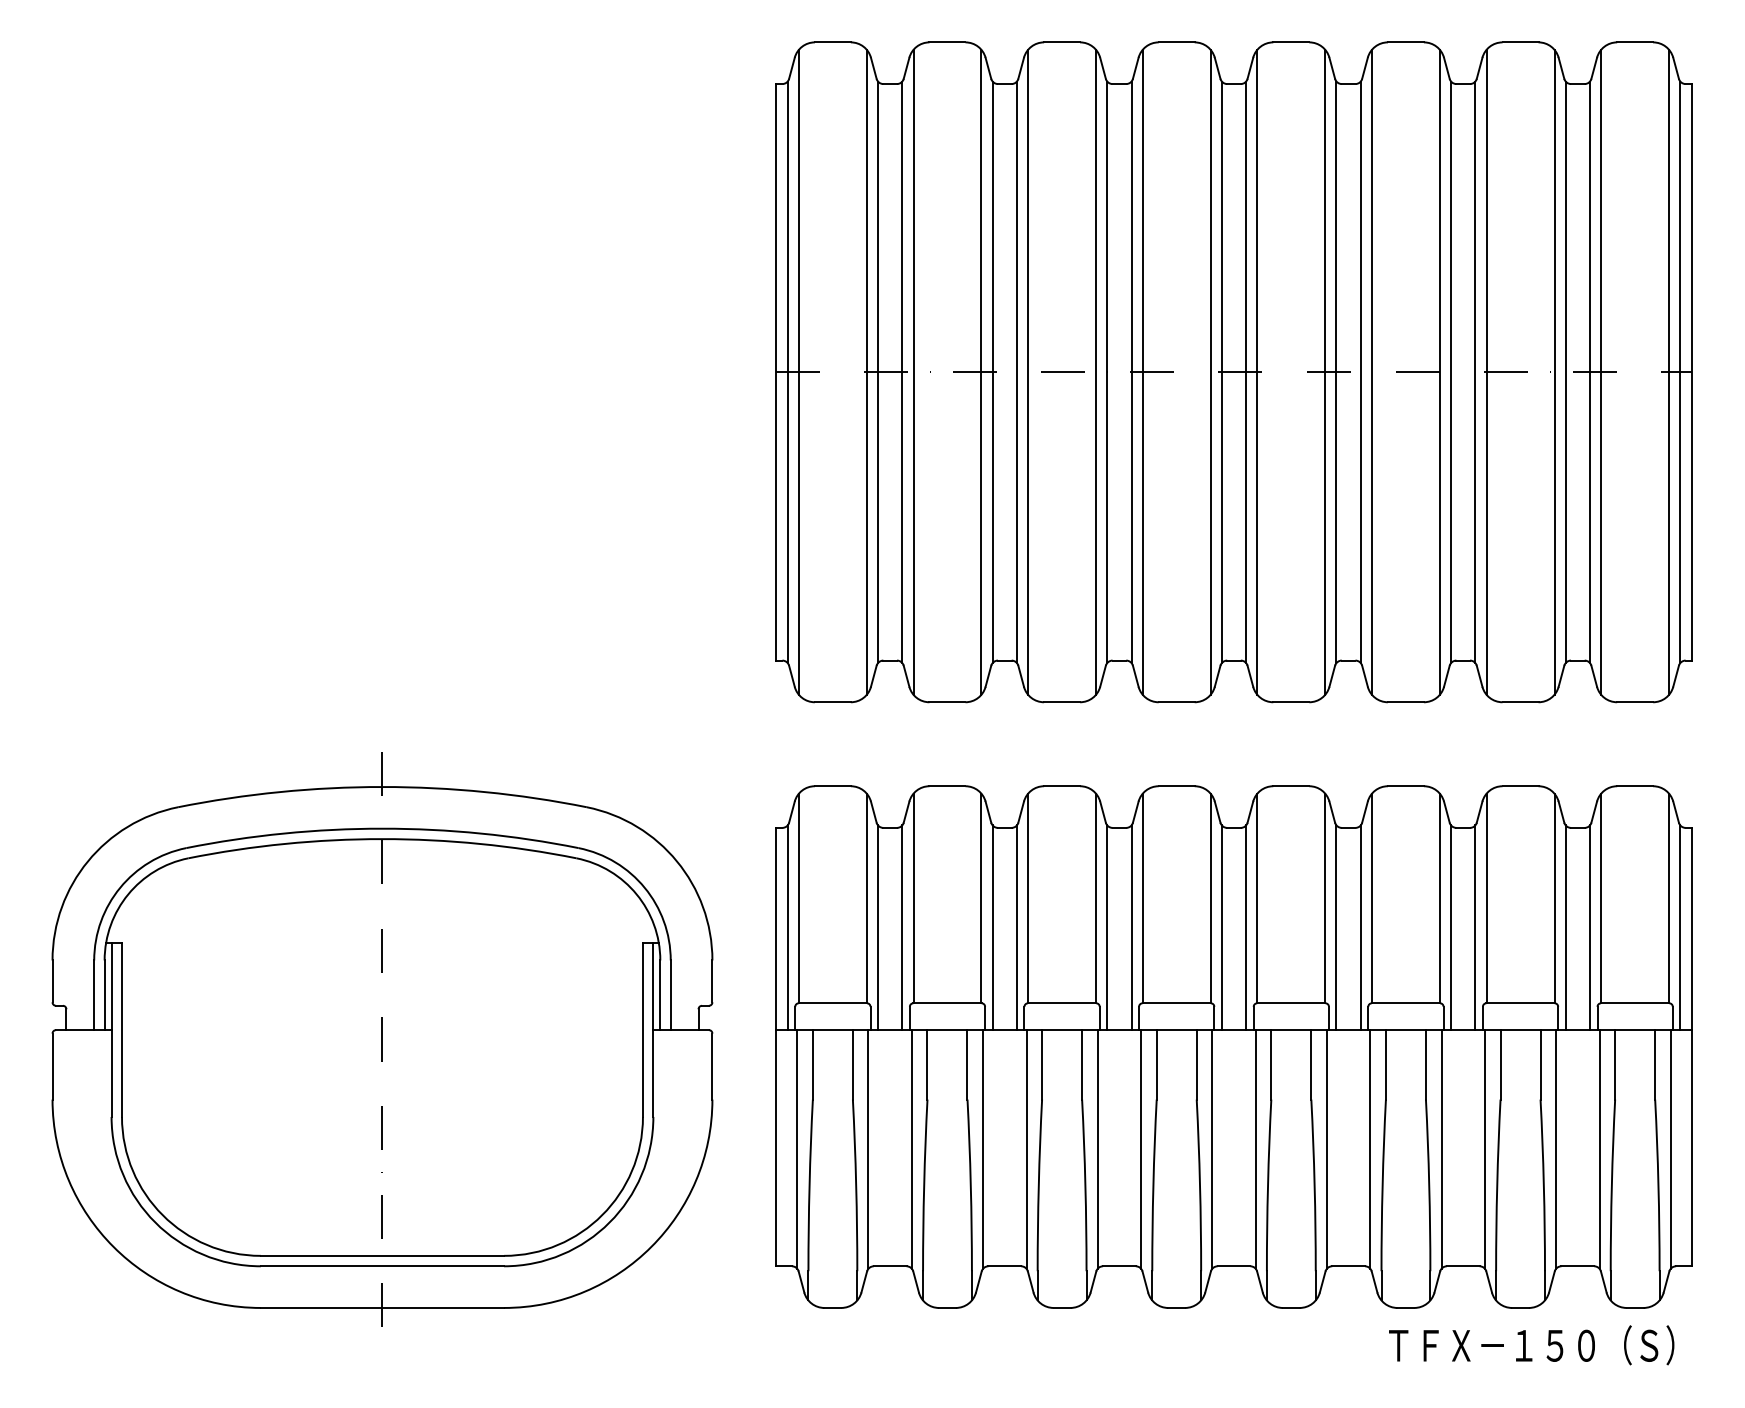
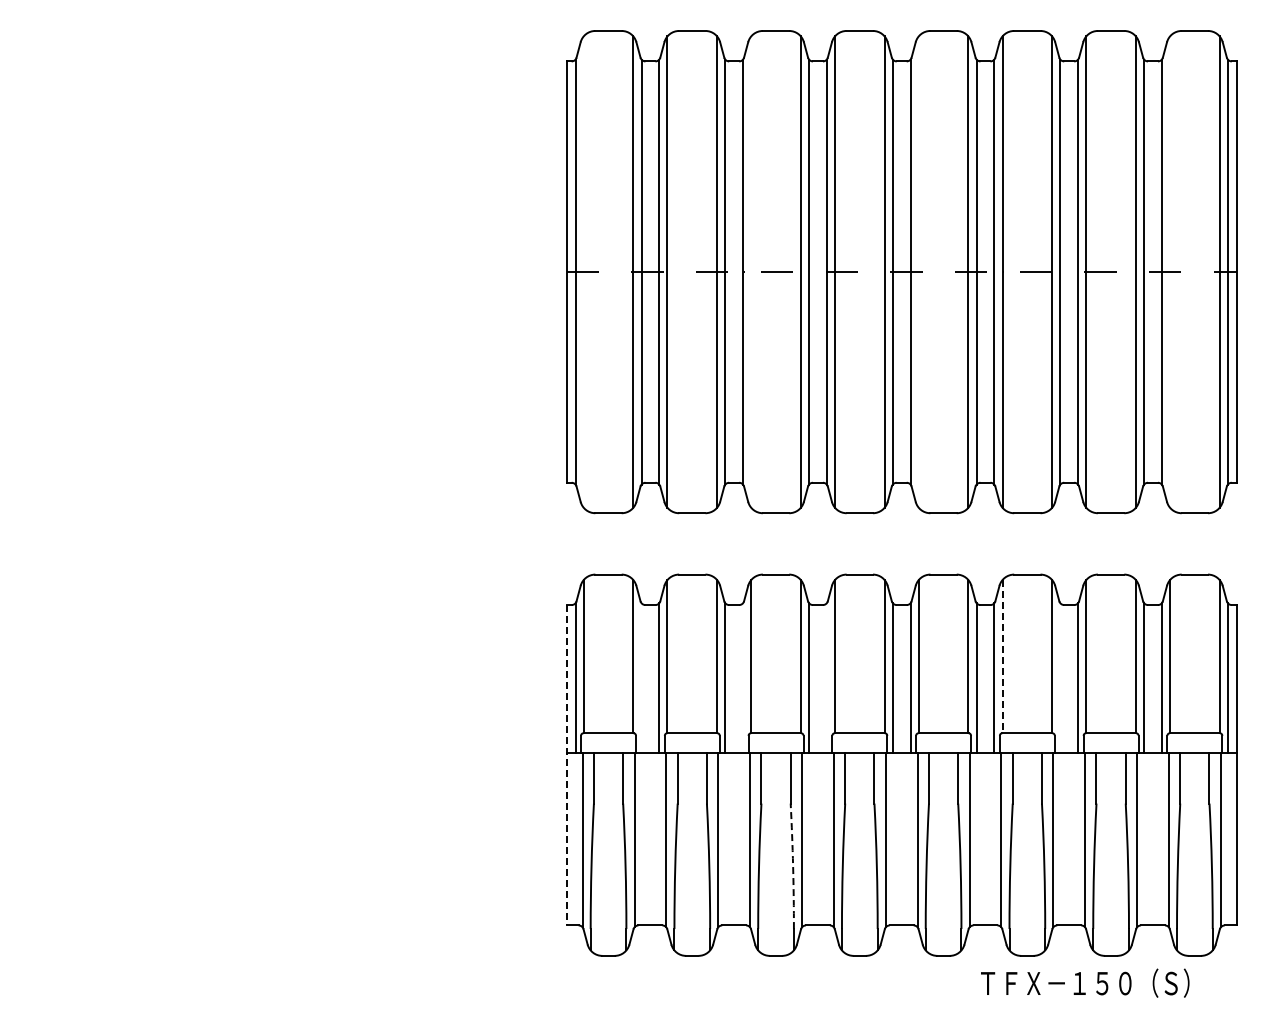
line: (798, 371) -> (583, 271), removed
line: (1028, 371) -> (751, 271), removed
line: (1256, 371) -> (918, 271), removed
line: (1601, 371) -> (1170, 271), removed
line: (1371, 898) -> (1002, 656), solid -> dashed
line: (877, 927) -> (641, 677), removed
line: (1017, 927) -> (743, 677), removed
line: (1131, 927) -> (826, 677), removed
line: (1451, 927) -> (1060, 677), removed
part: (382, 1039) -> (279, 759), removed
line: (775, 1047) -> (566, 765), solid -> dashed
arc: (1085, 1185) -> (793, 866), solid -> dashed
text: (1532, 1344) -> (1085, 982), moved

